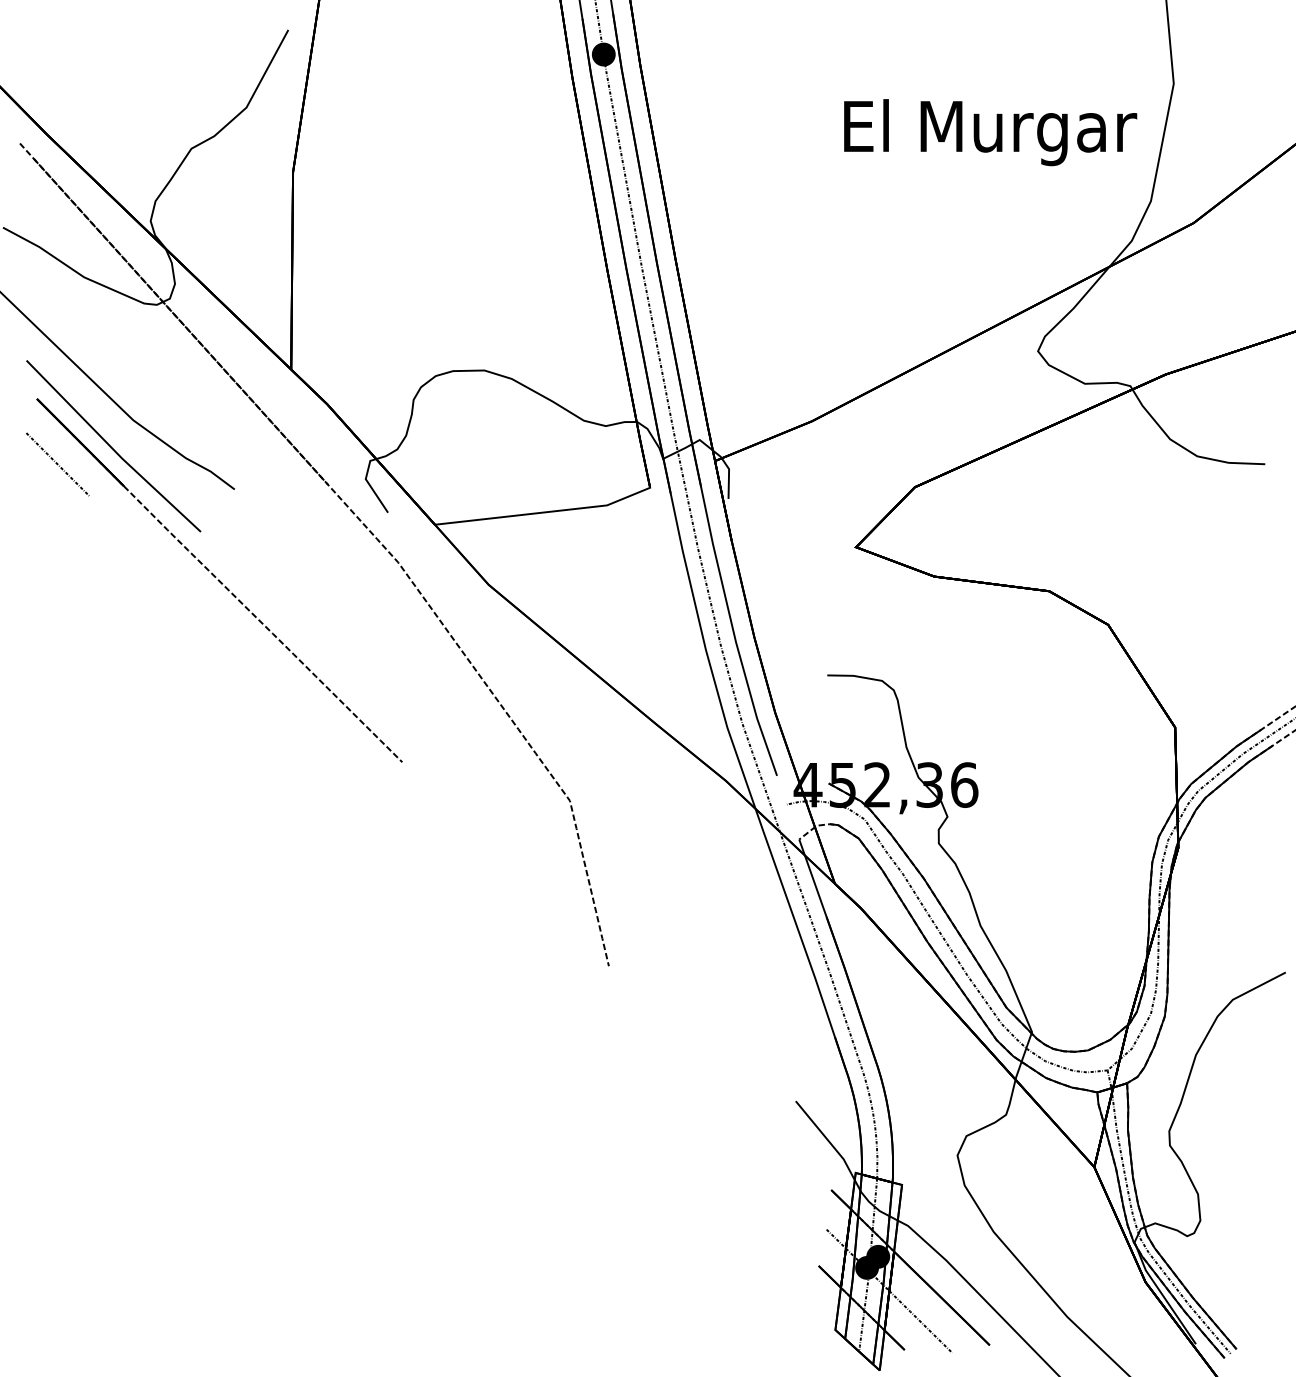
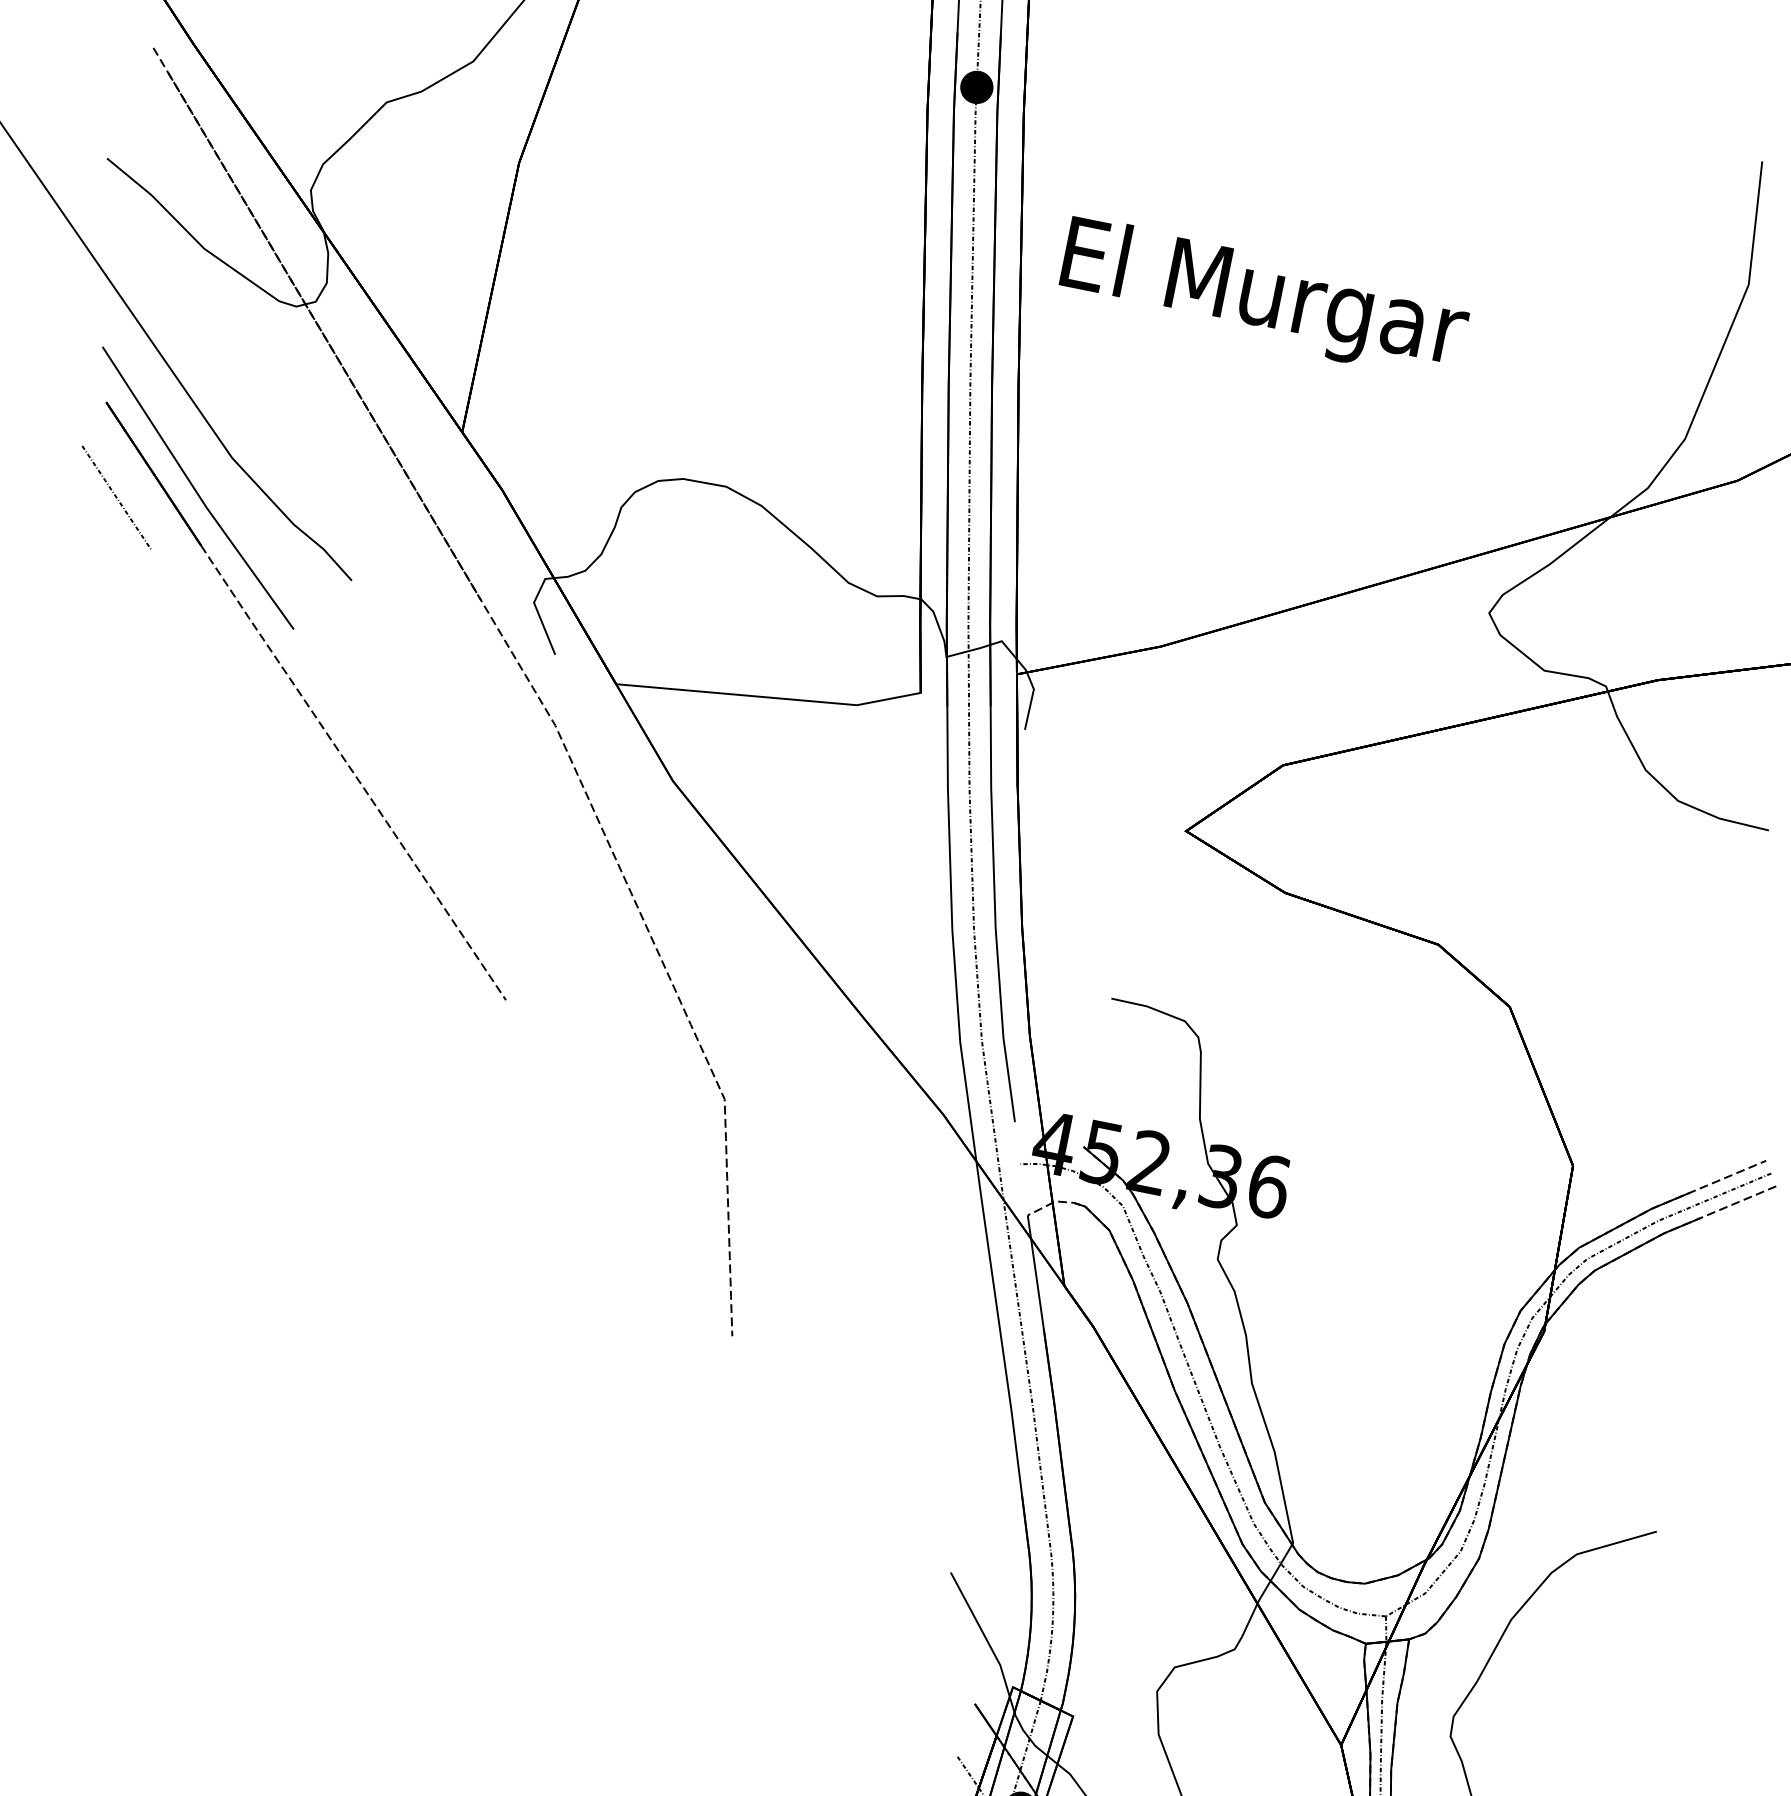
text: (990, 132) -> (1264, 299), moved

